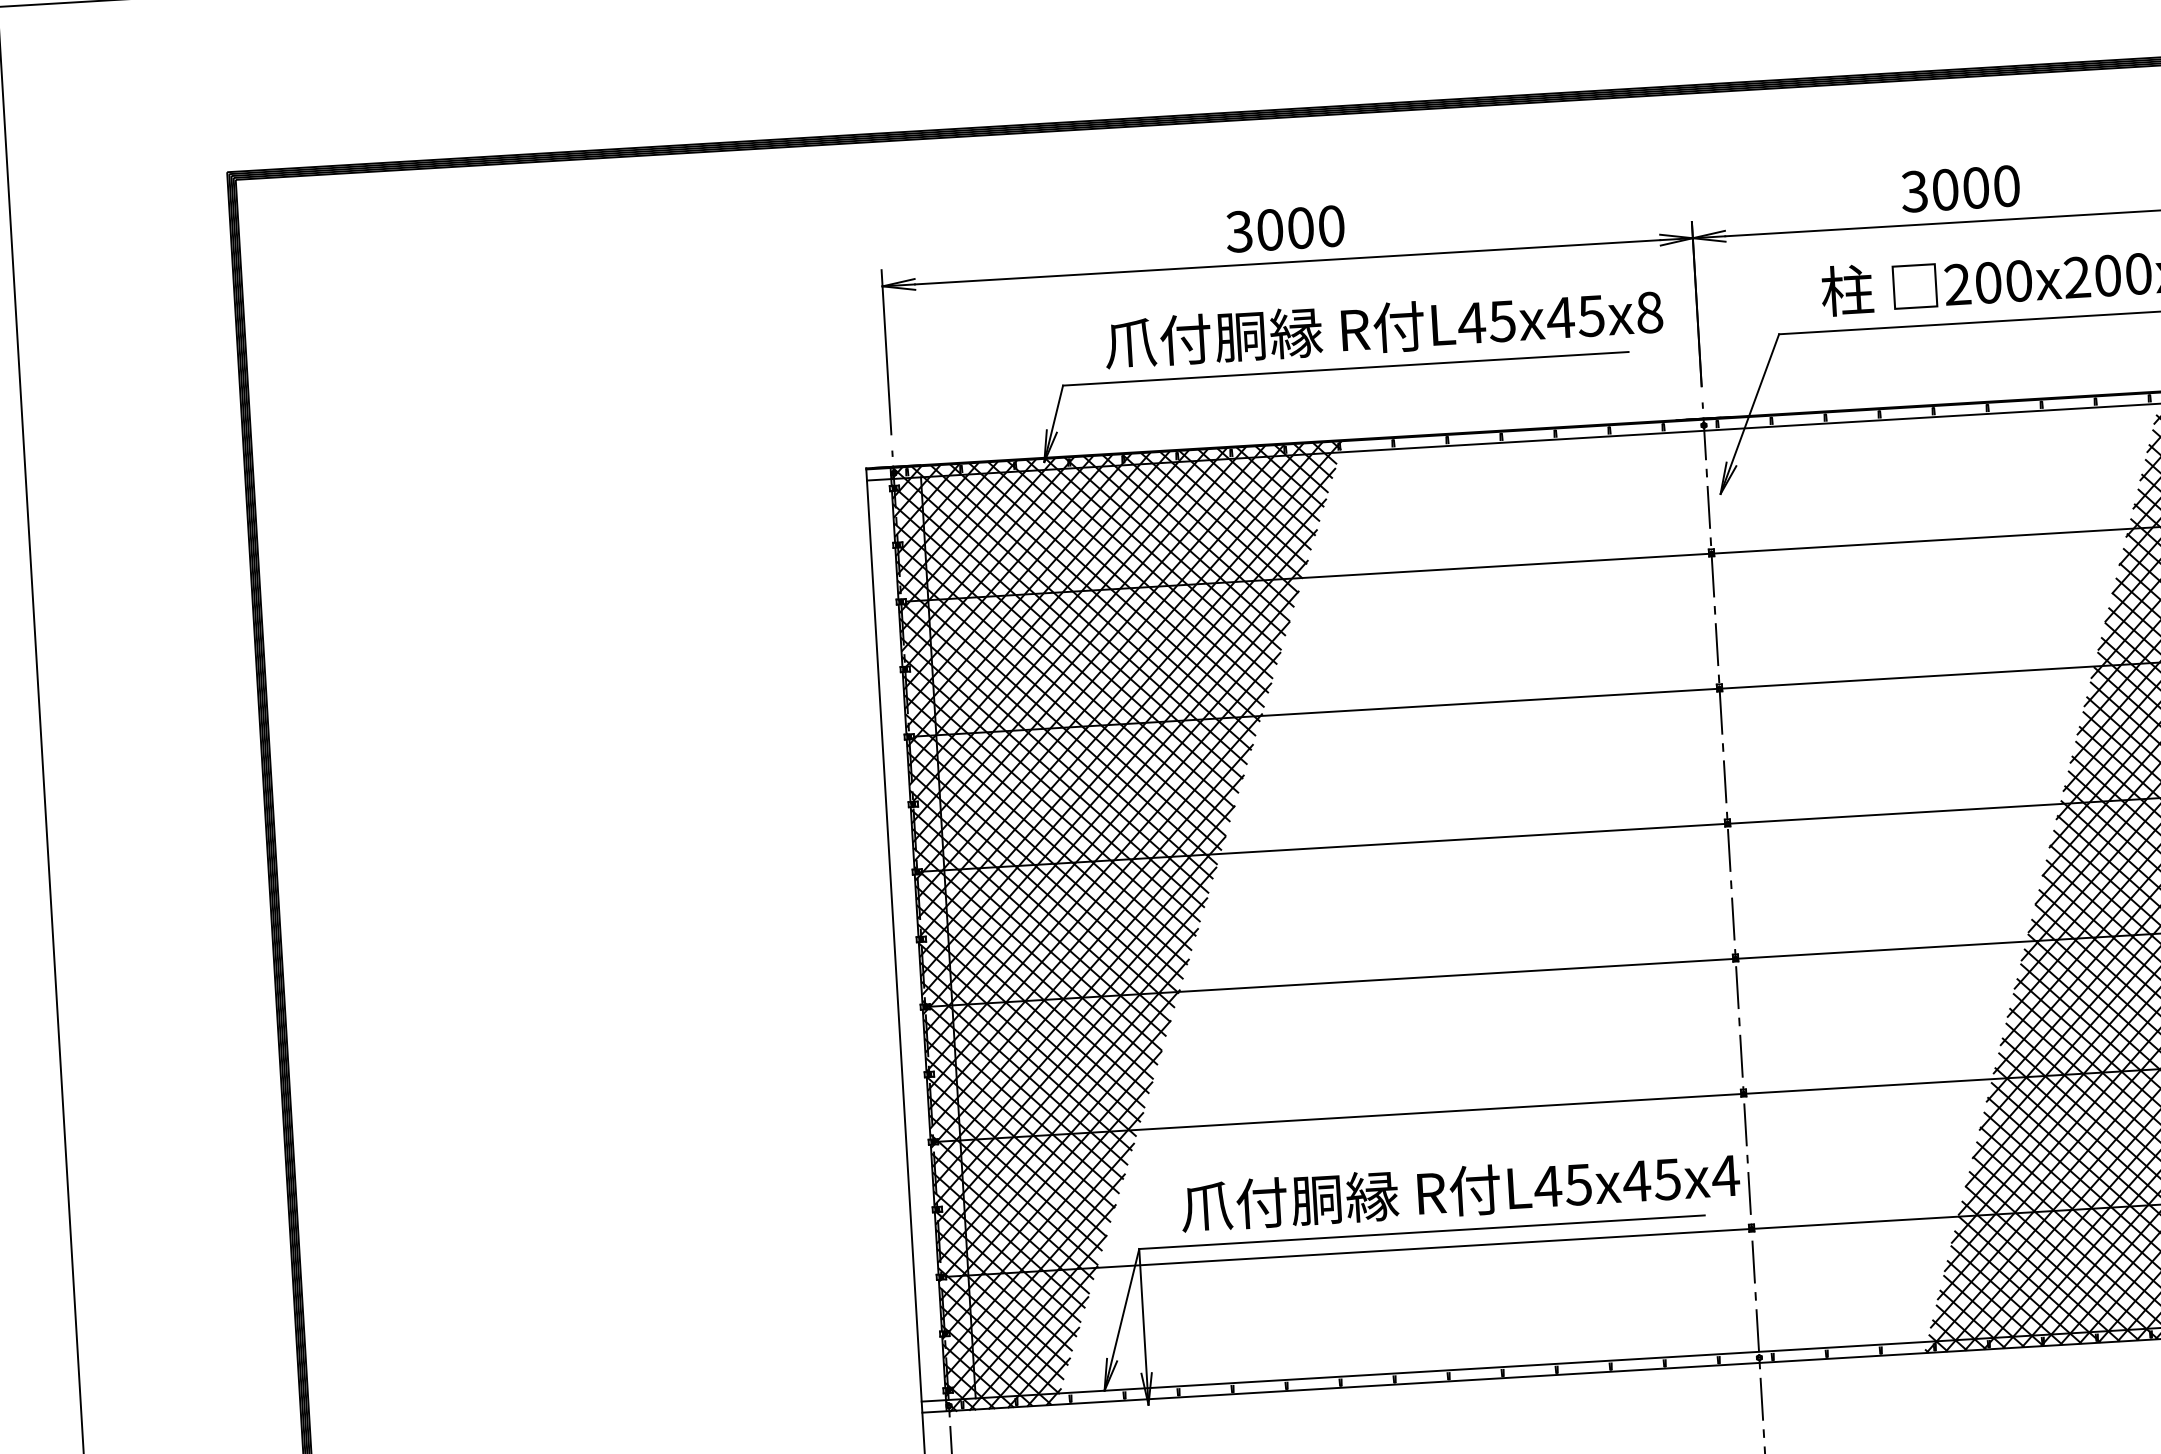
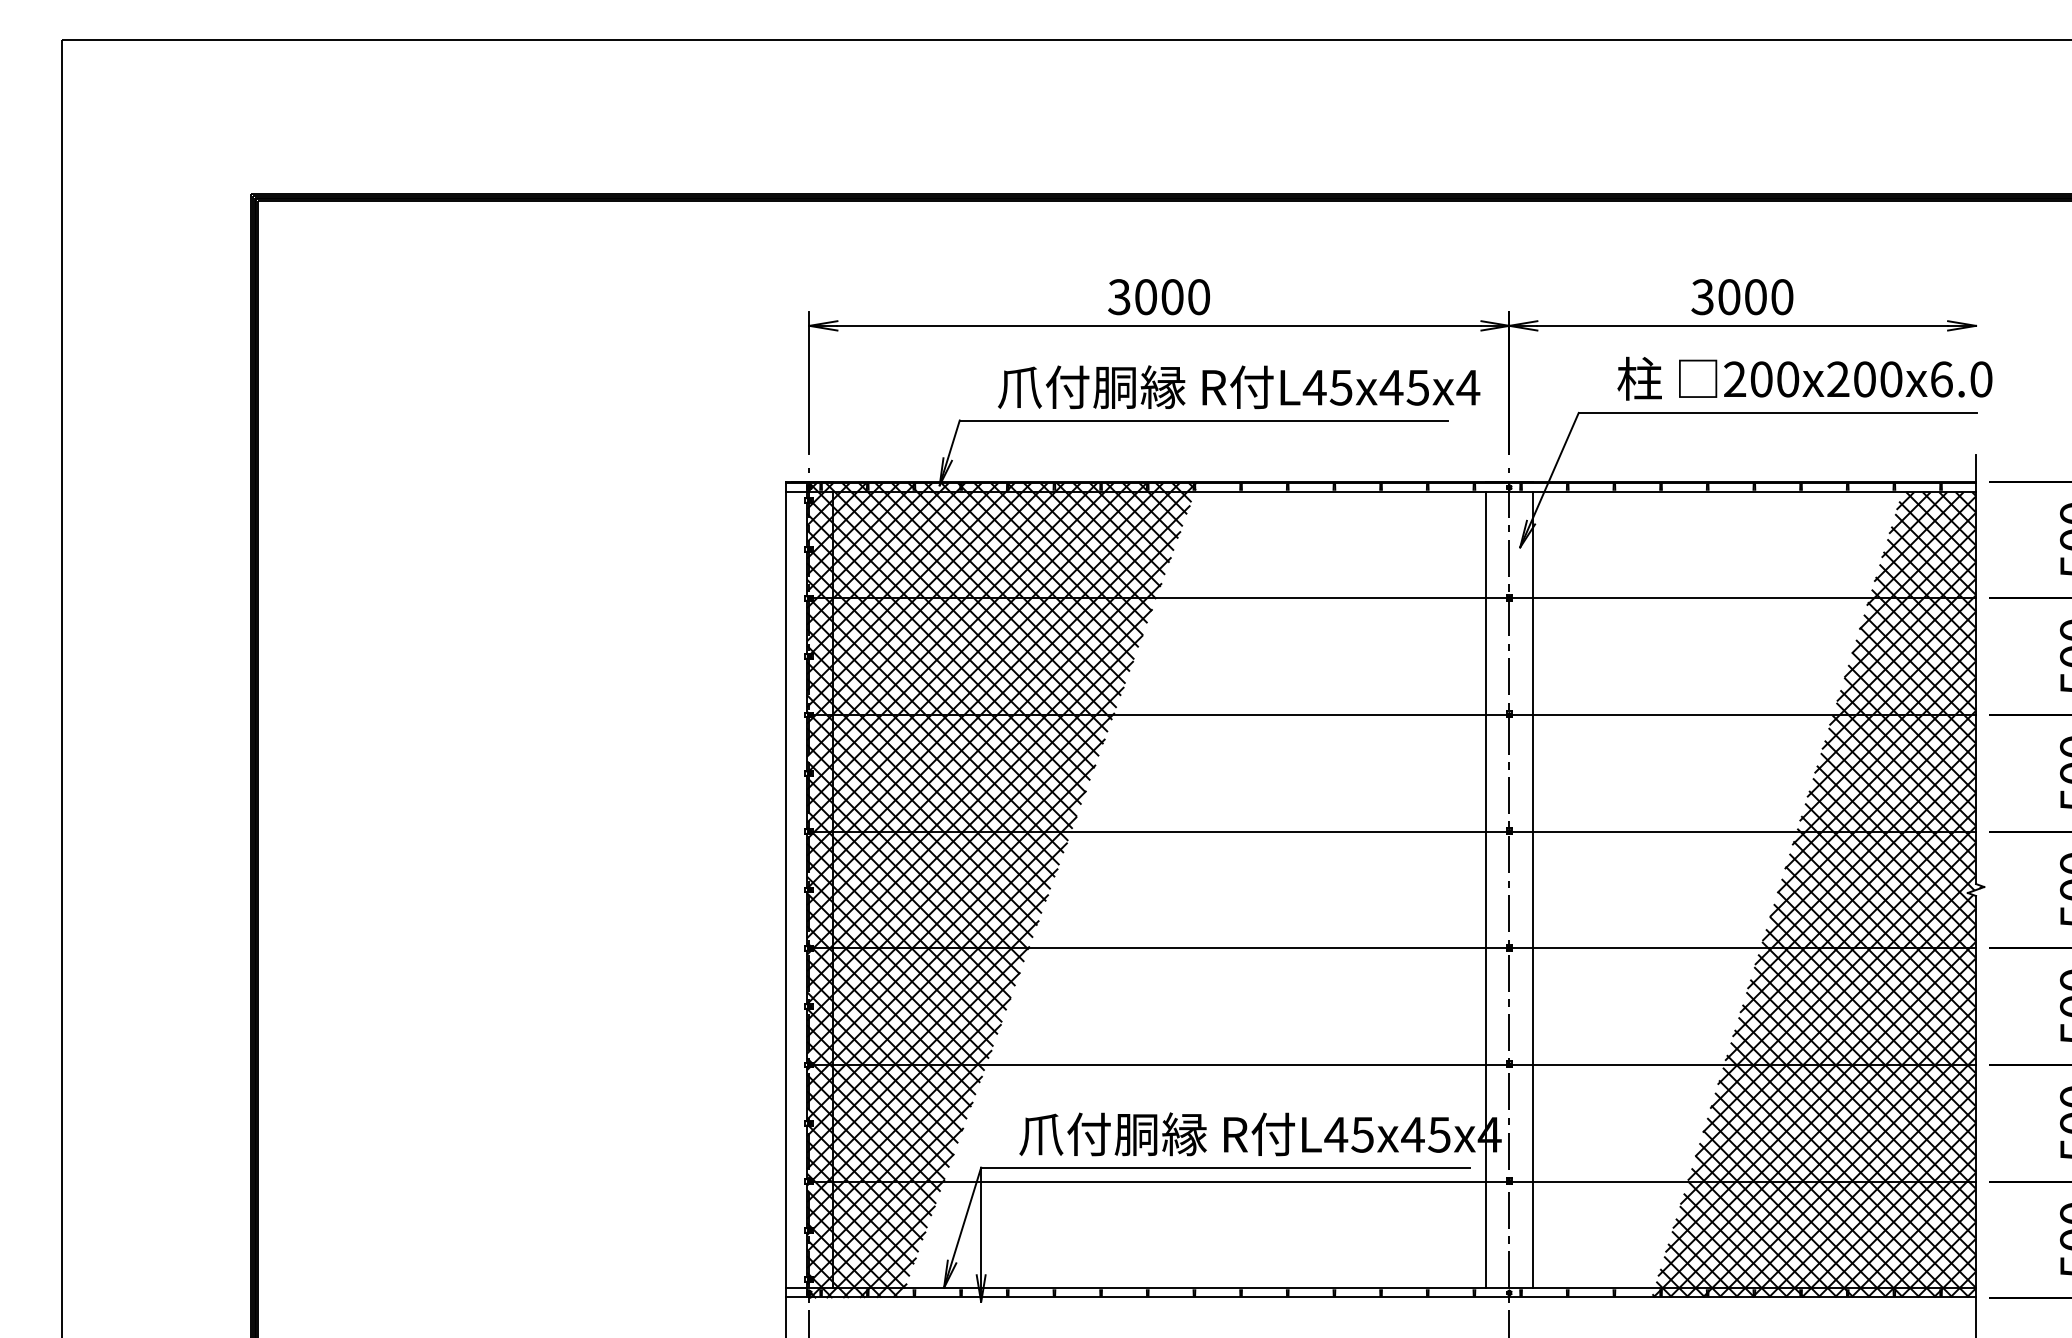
text: (1649, 312) -> (1468, 387), L45x45x8 -> L45x45x4
line: (1758, 889) -> (1532, 889), added
line: (1705, 892) -> (1486, 889), added

